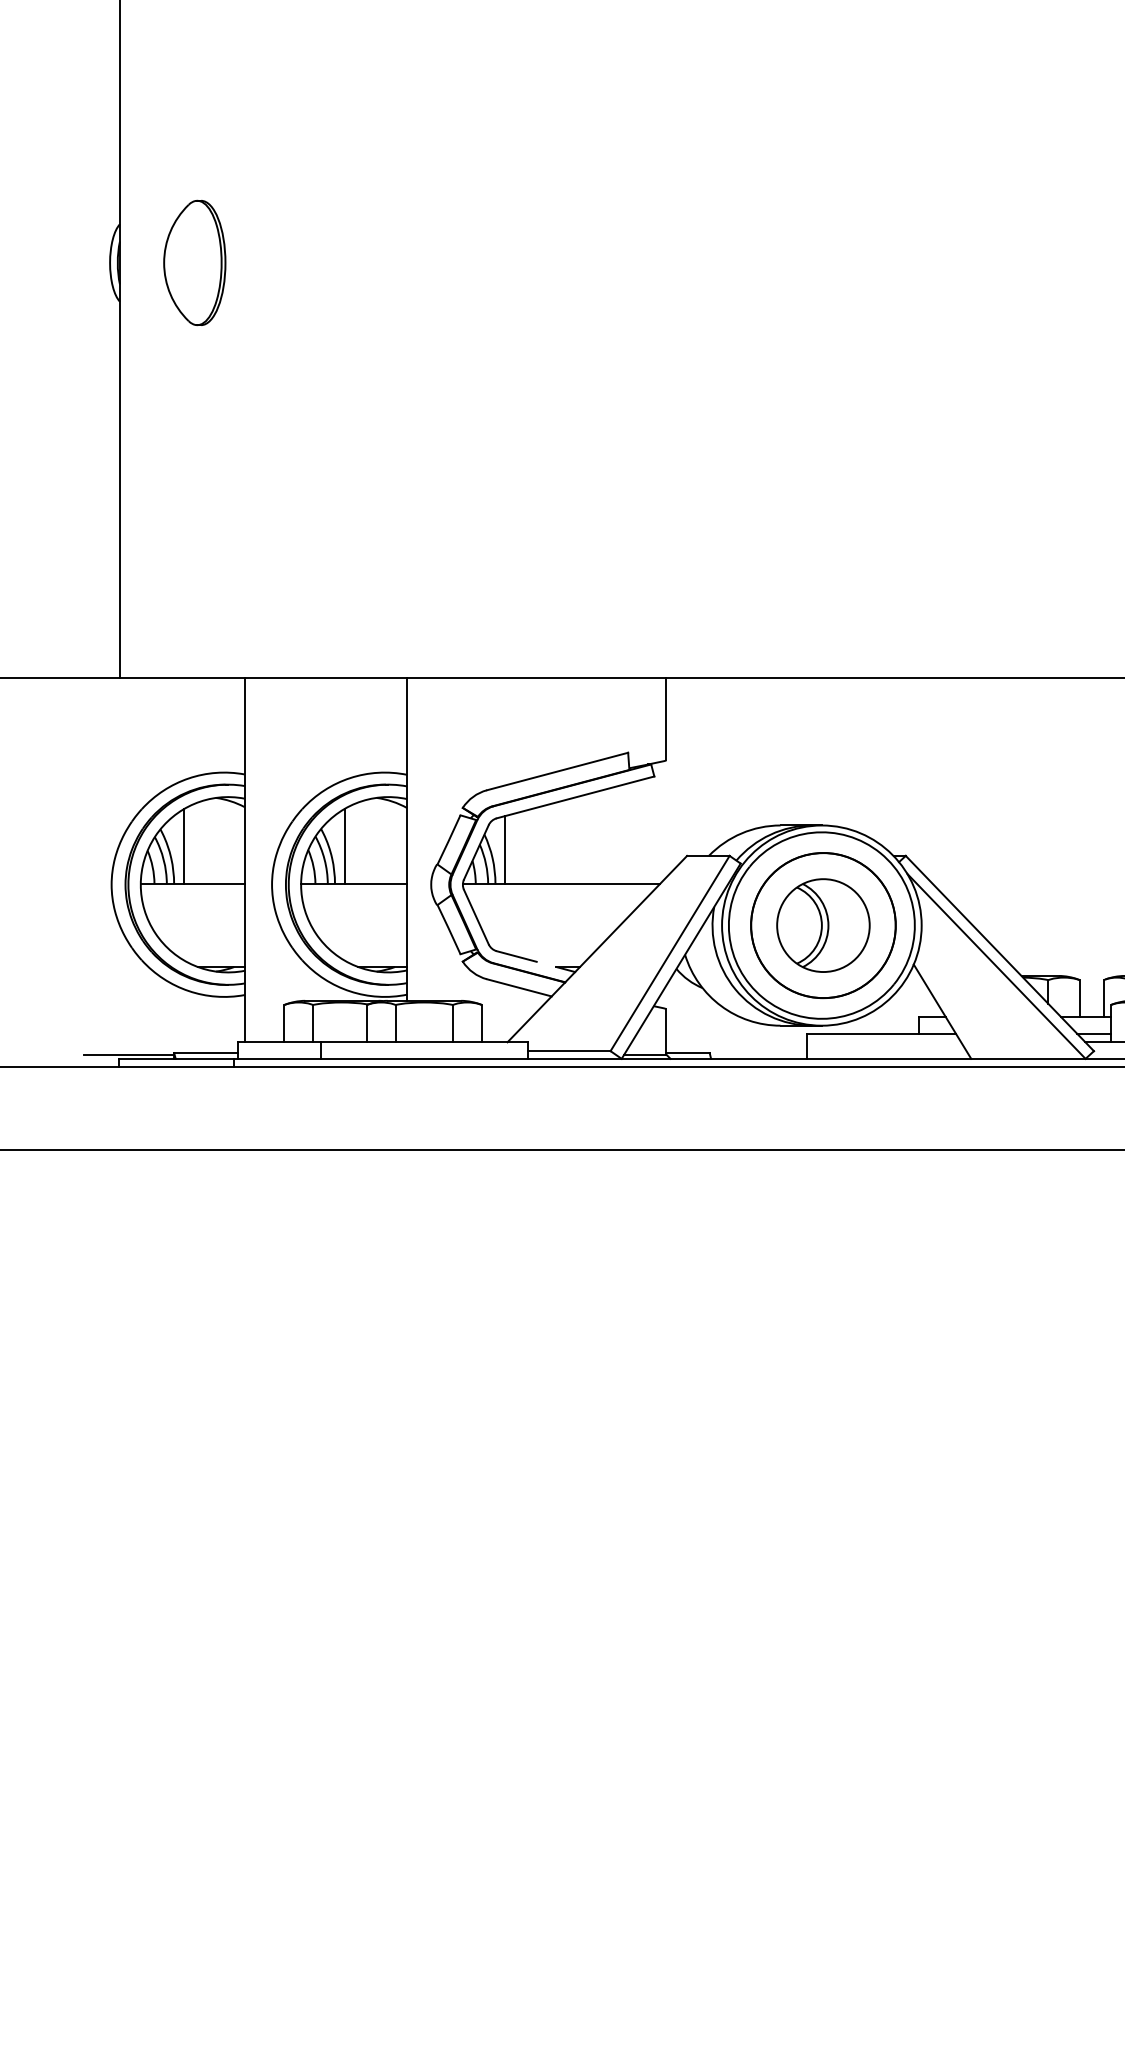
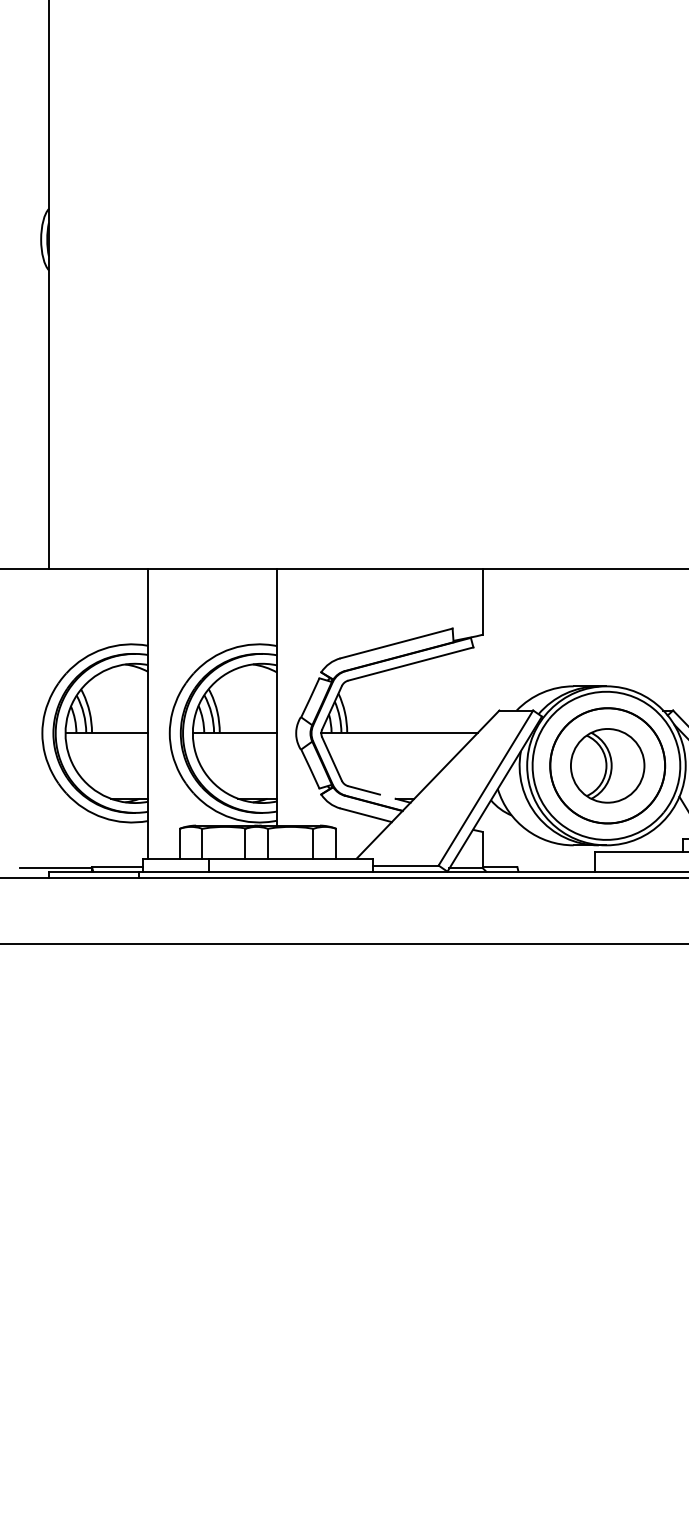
part: (194, 262) -> (108, 239), removed
line: (183, 846) -> (99, 703), removed
line: (344, 846) -> (227, 703), removed
line: (505, 850) -> (355, 706), removed

